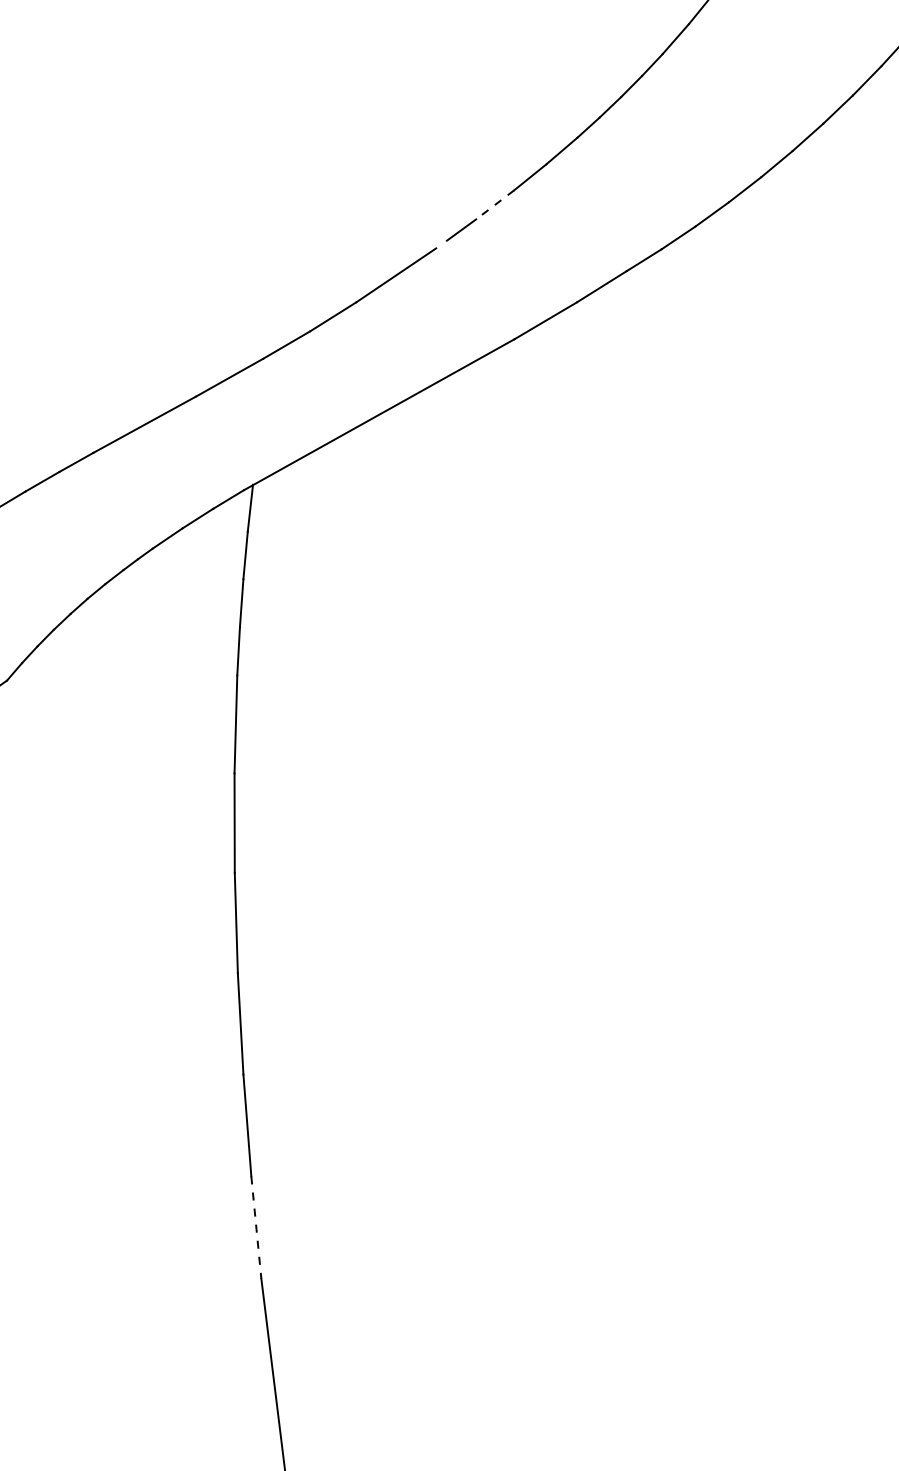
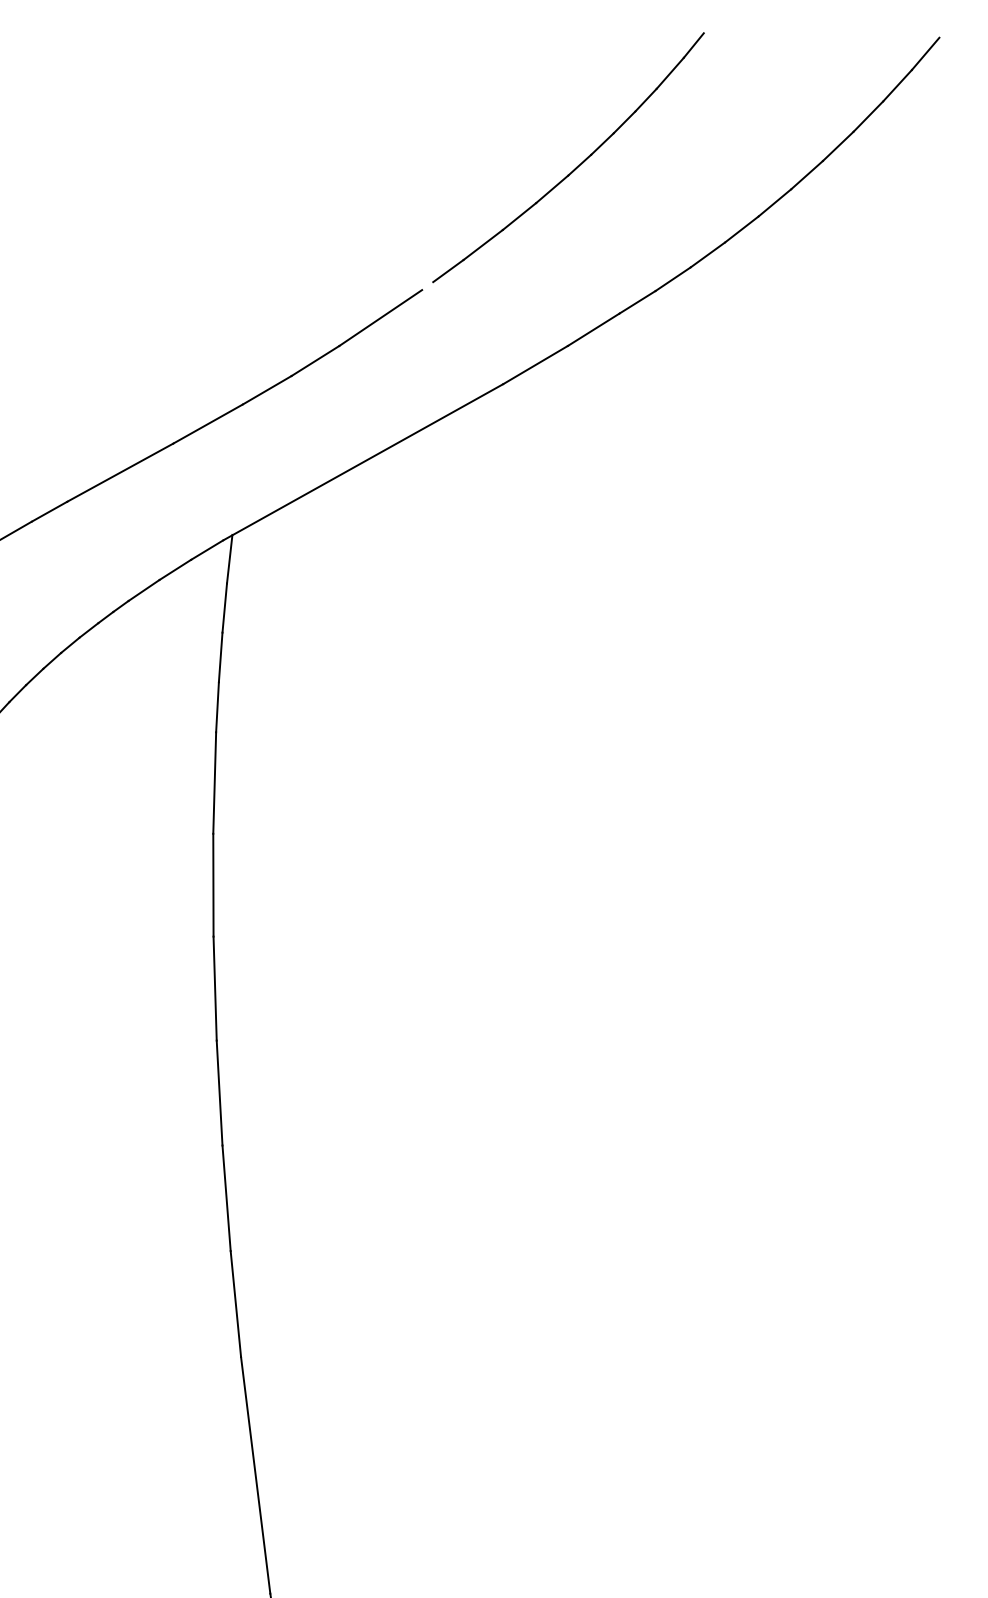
line: (495, 205) -> (483, 245), dashed -> solid
line: (255, 1228) -> (235, 1304), dashed -> solid

